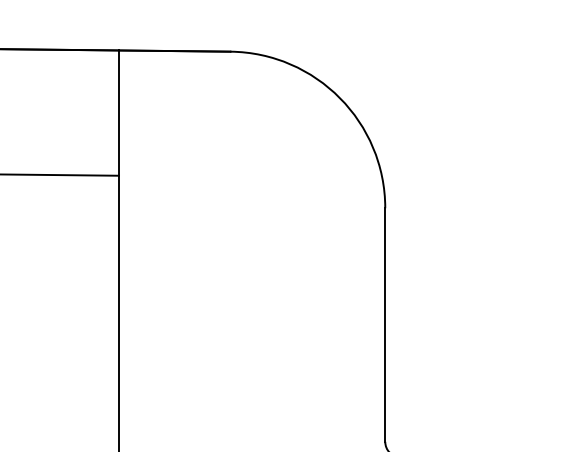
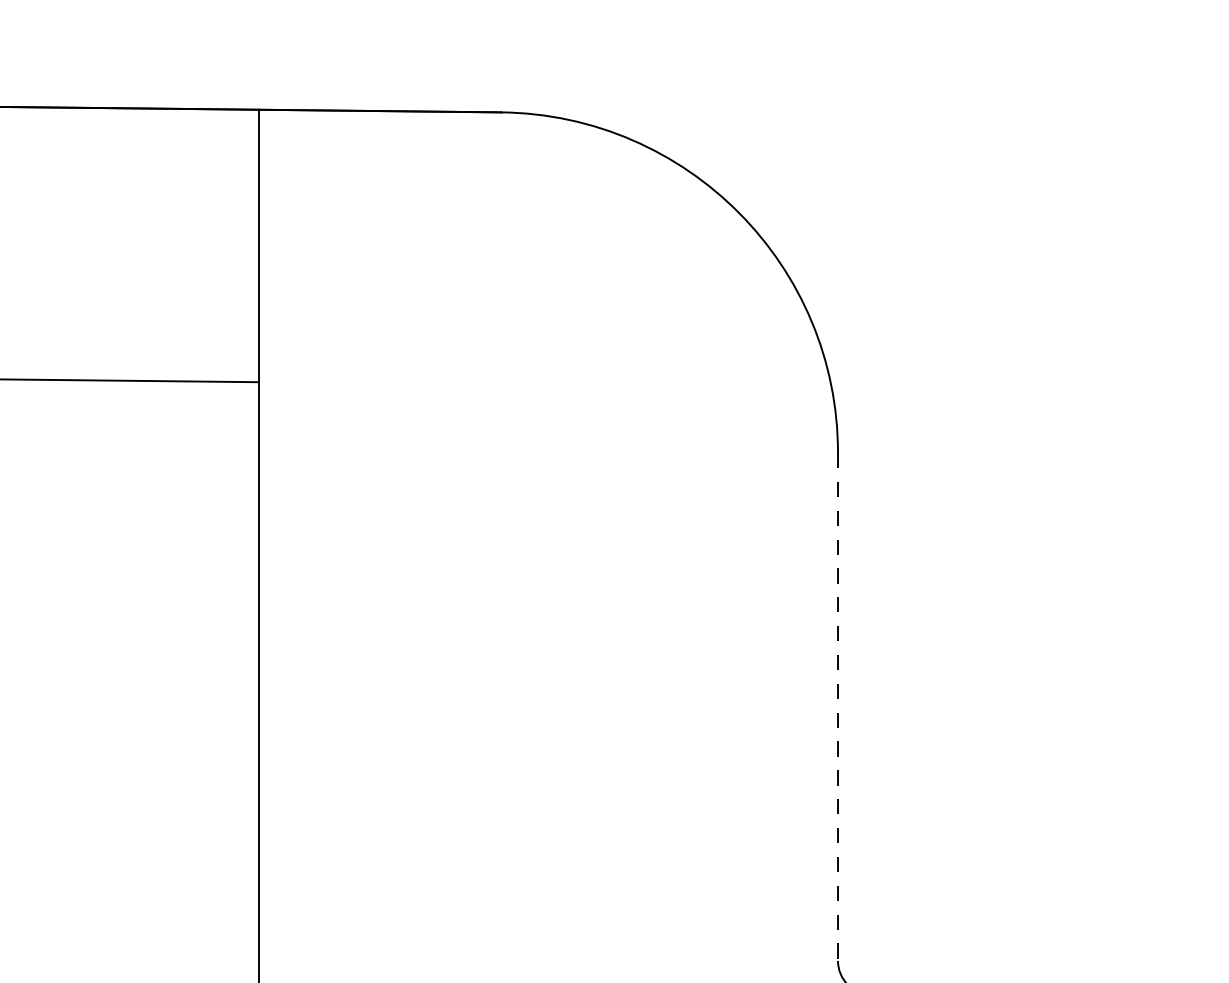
line: (385, 325) -> (838, 707), solid -> dashed

